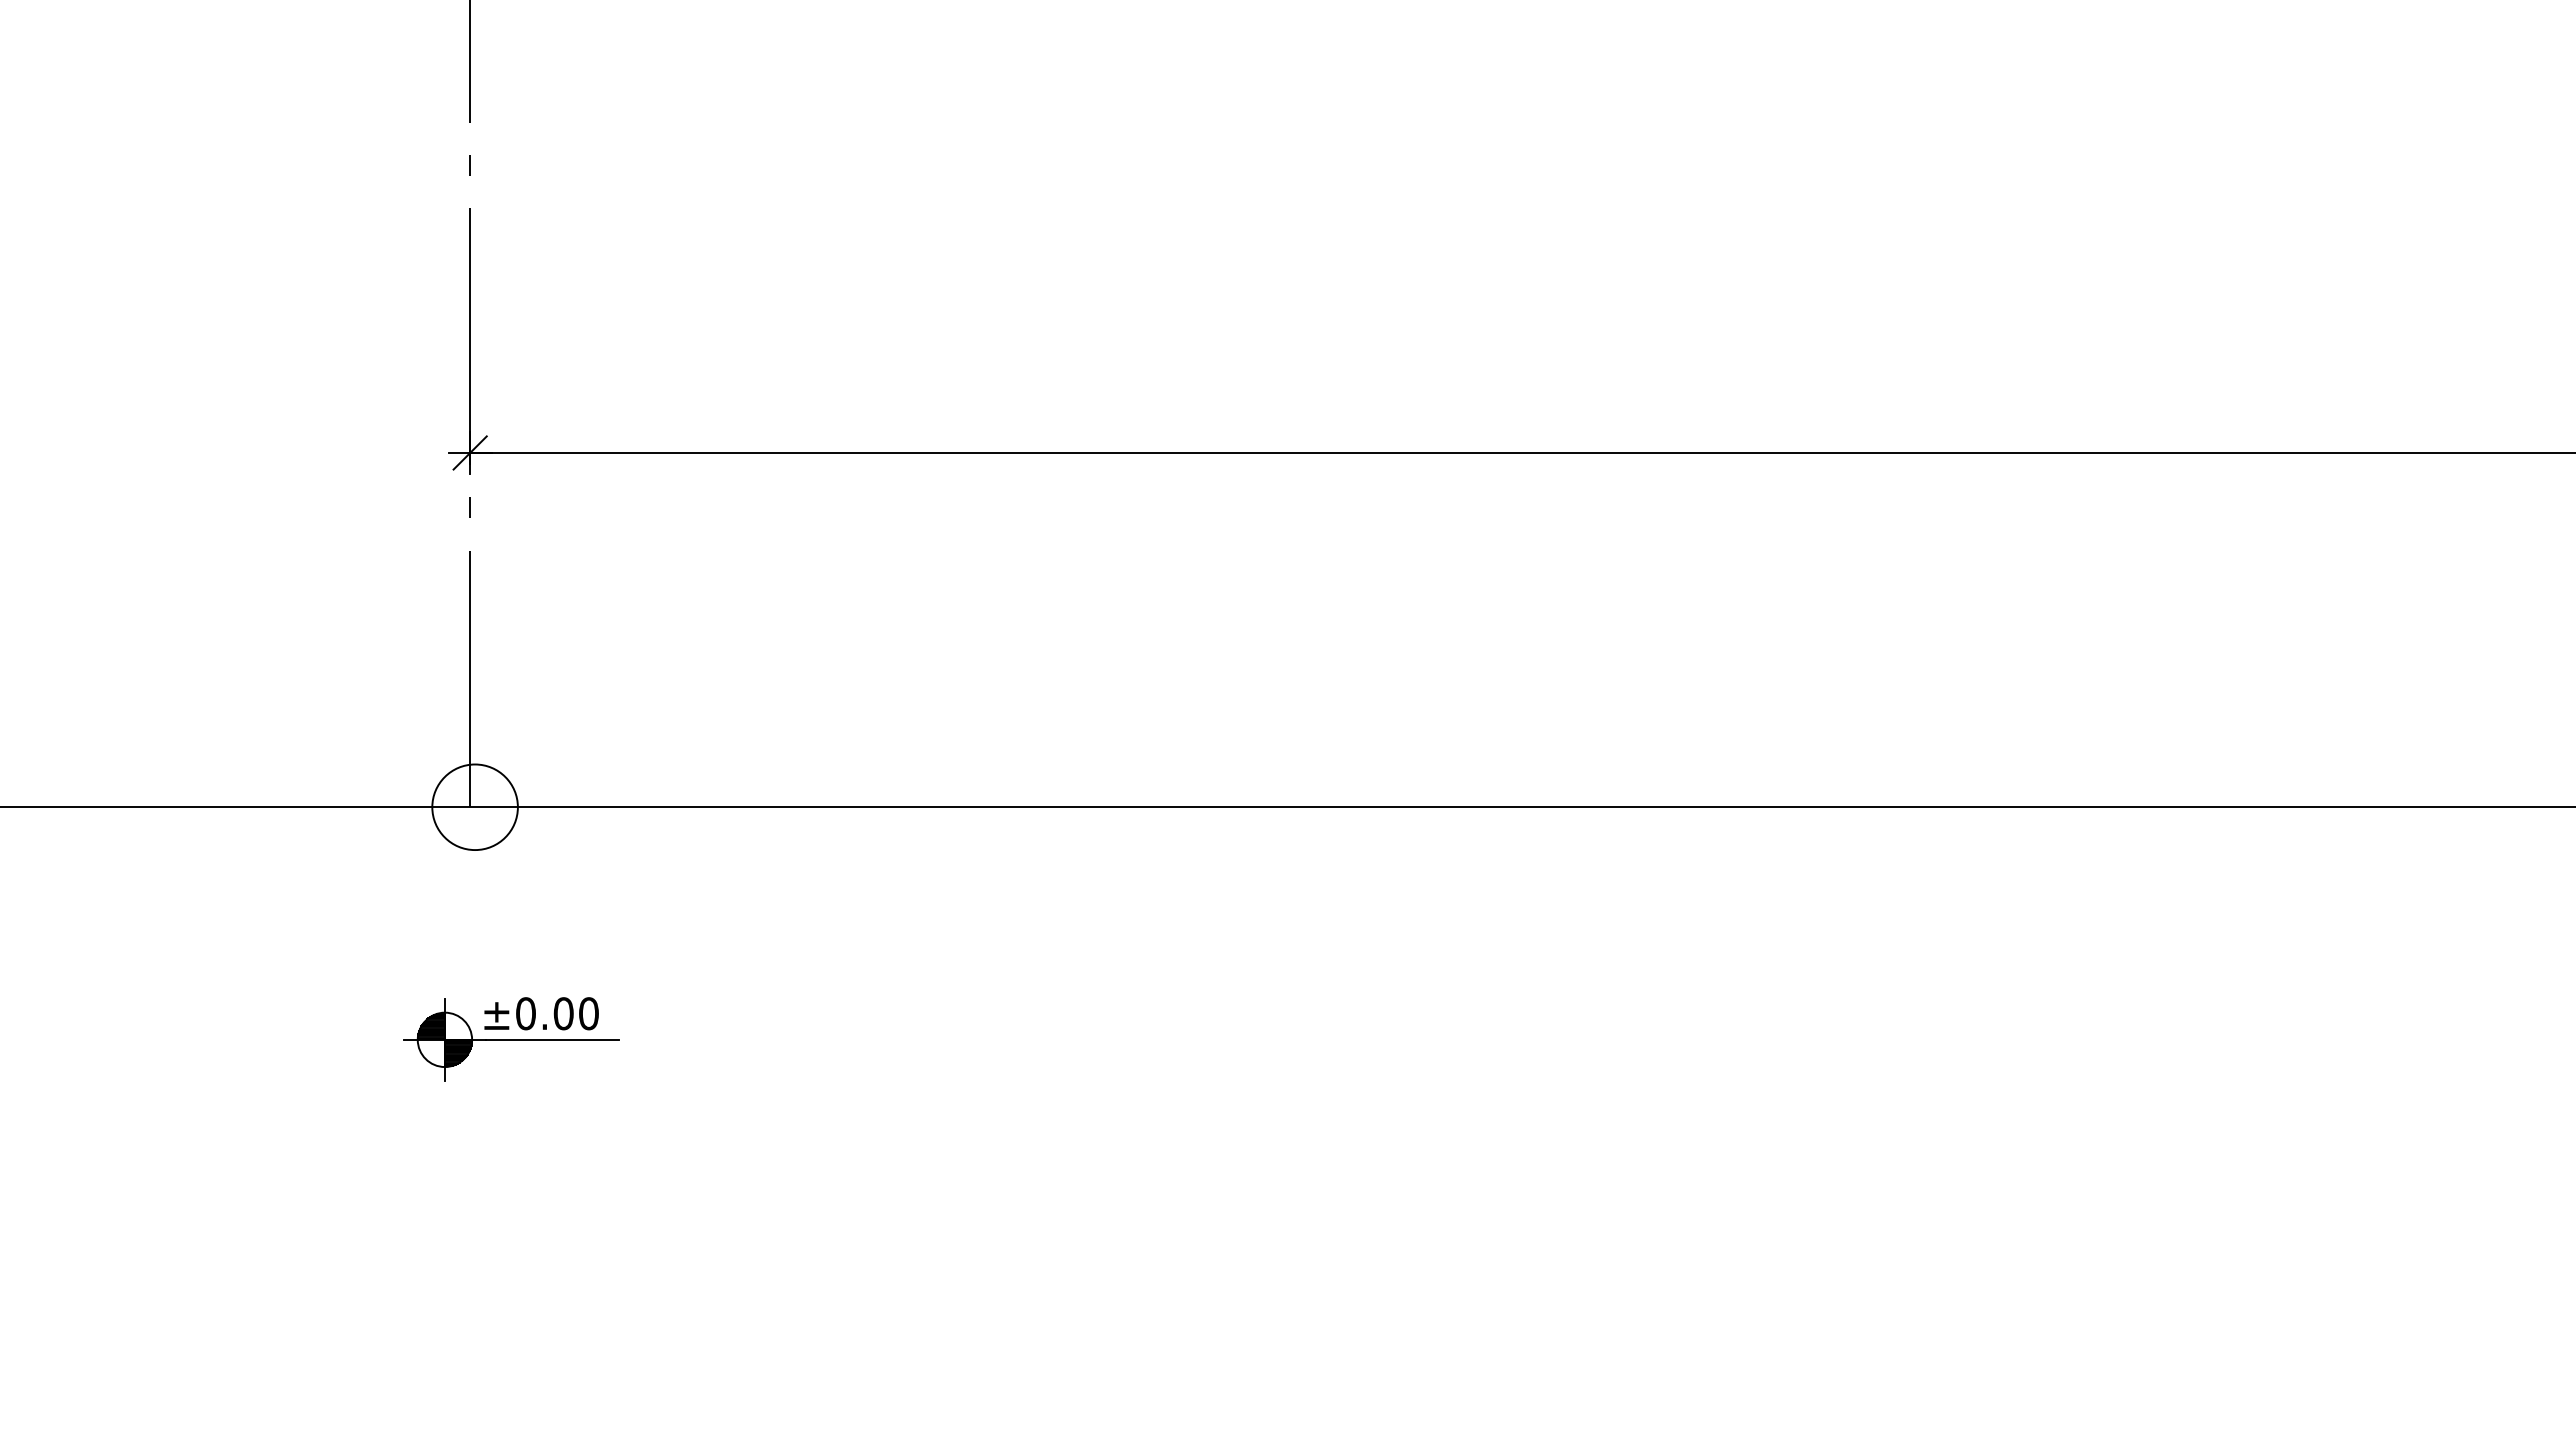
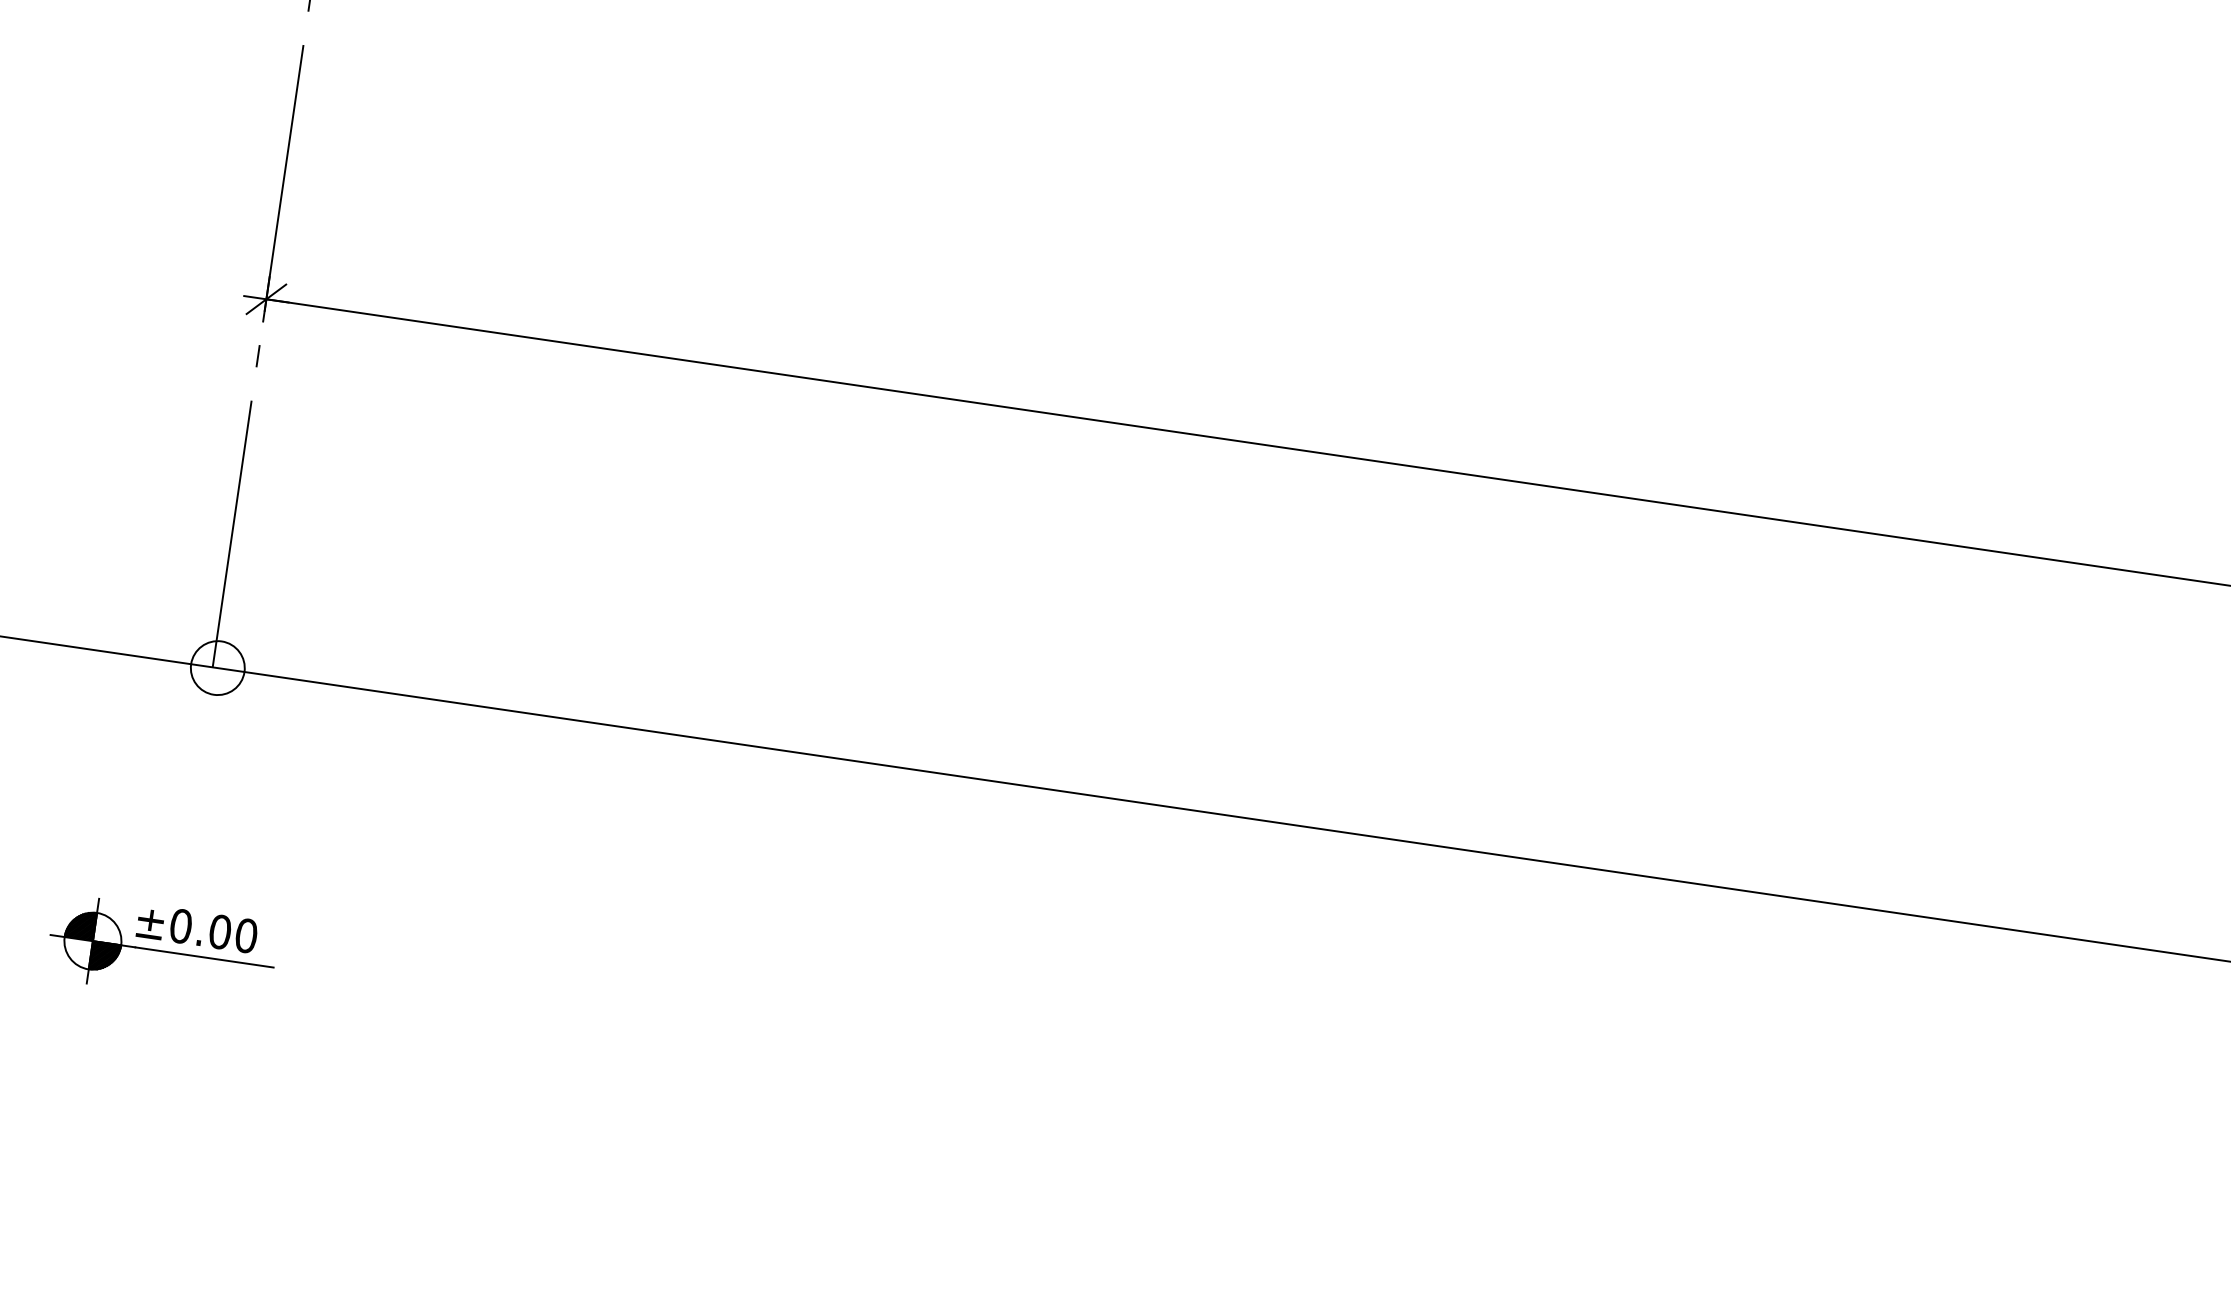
circle: (474, 807) -> (217, 668), size x0.6
part: (511, 1039) -> (162, 950), moved

